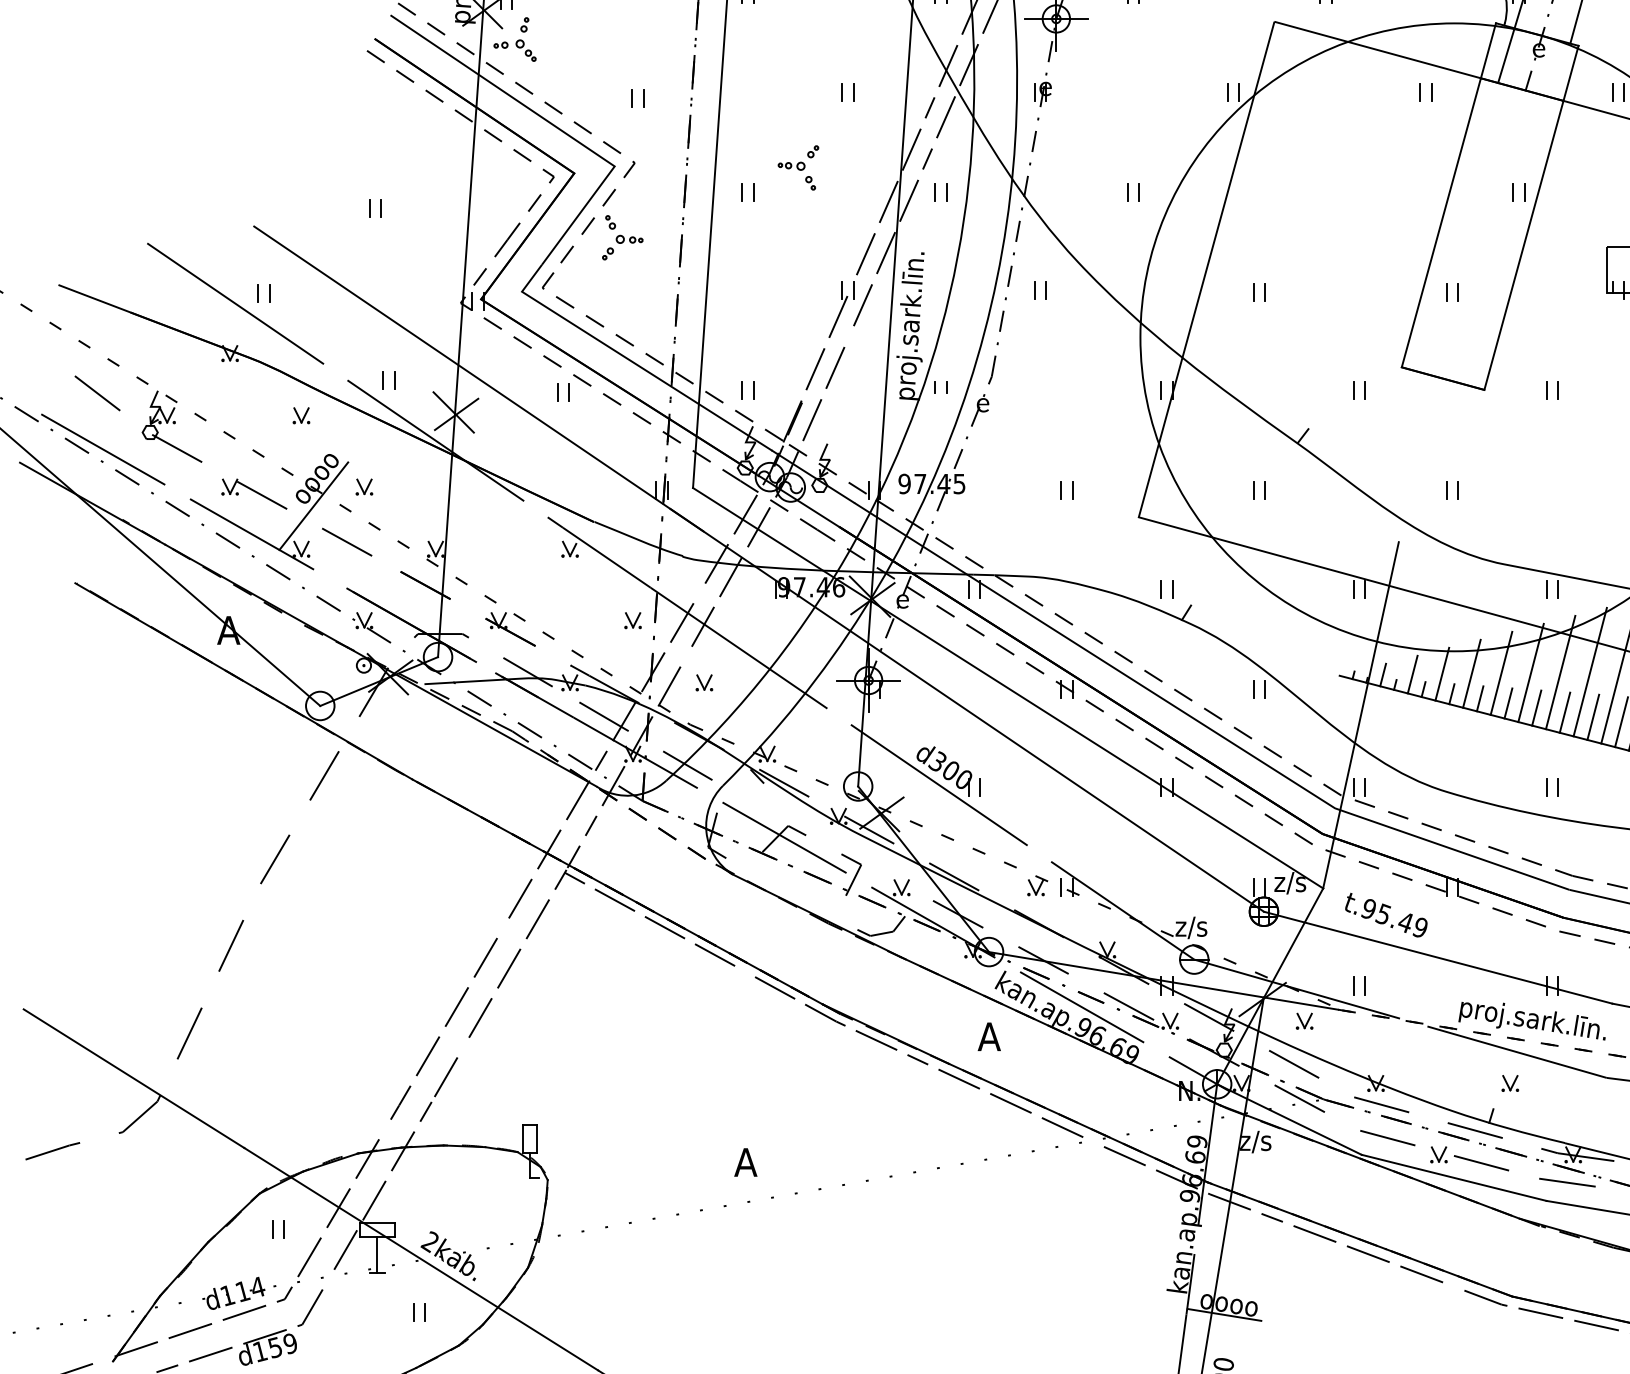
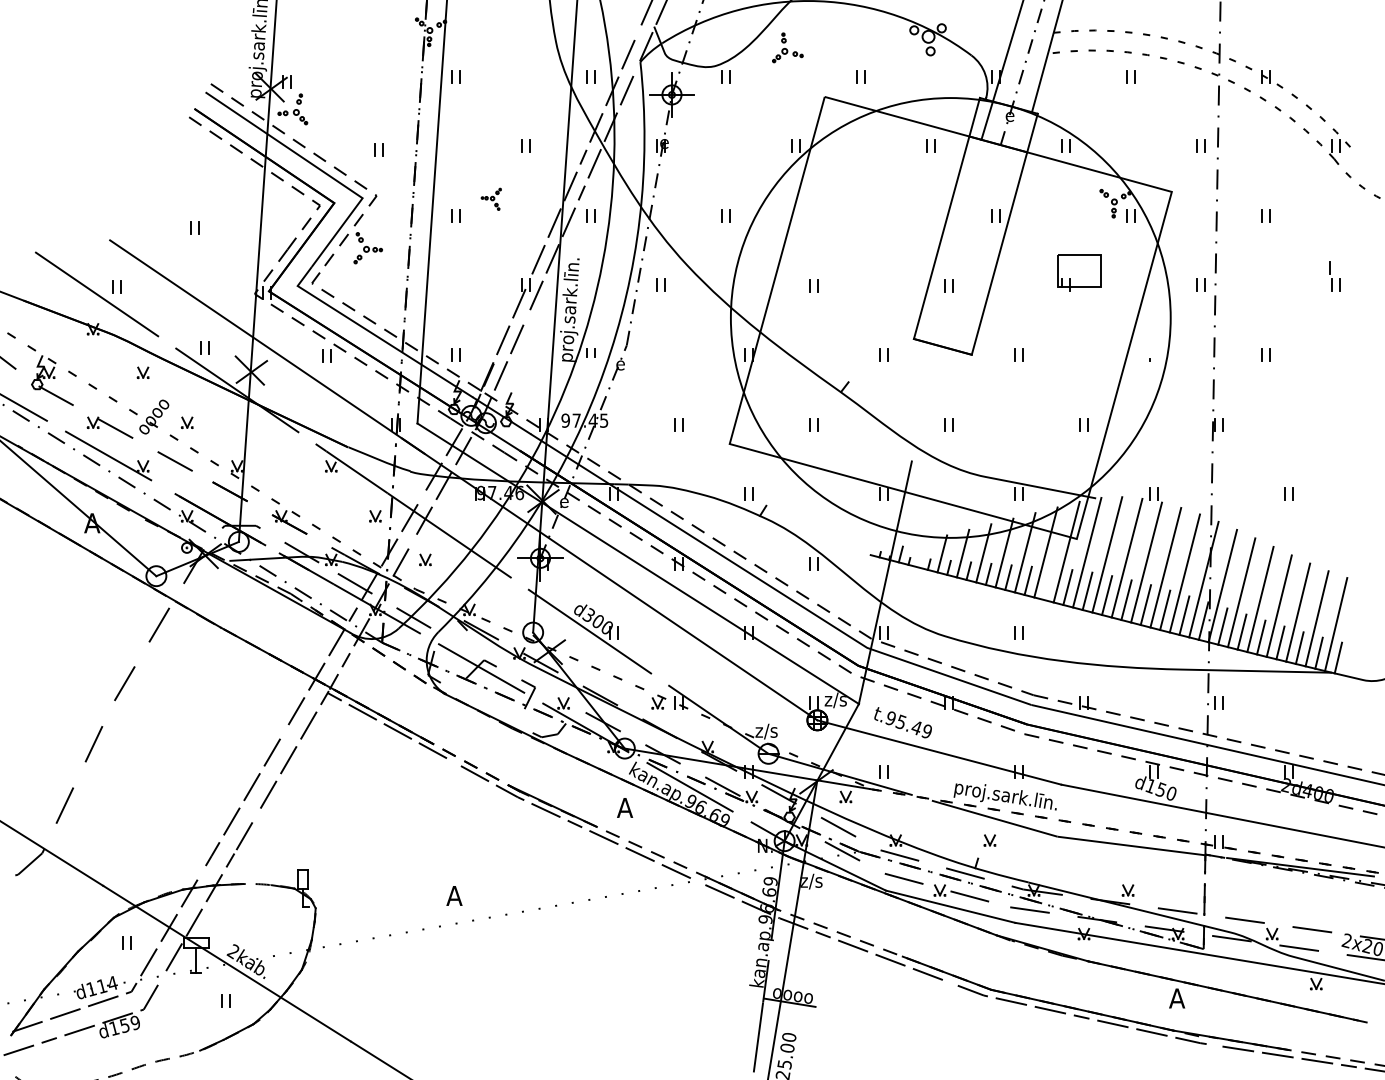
part: (798, 168) -> (491, 199), size x0.7
line: (313, 505) -> (151, 435), removed
line: (1412, 675) -> (921, 554), removed
line: (1593, 716) -> (1048, 583), removed
line: (768, 974) -> (470, 764), removed
line: (1025, 1099) -> (650, 851), removed
line: (464, 1146) -> (257, 884), removed
line: (1296, 1214) -> (840, 932), removed

